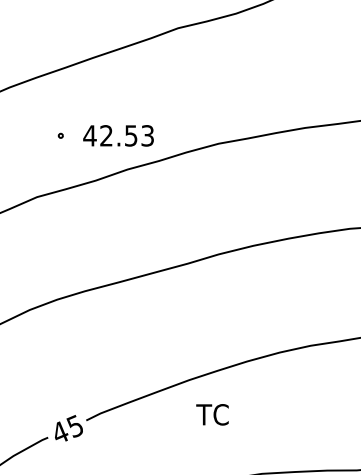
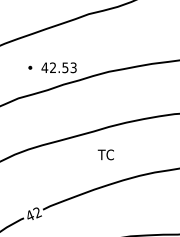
text: (211, 414) -> (105, 154), moved
text: (75, 426) -> (37, 212), 45 -> 42

